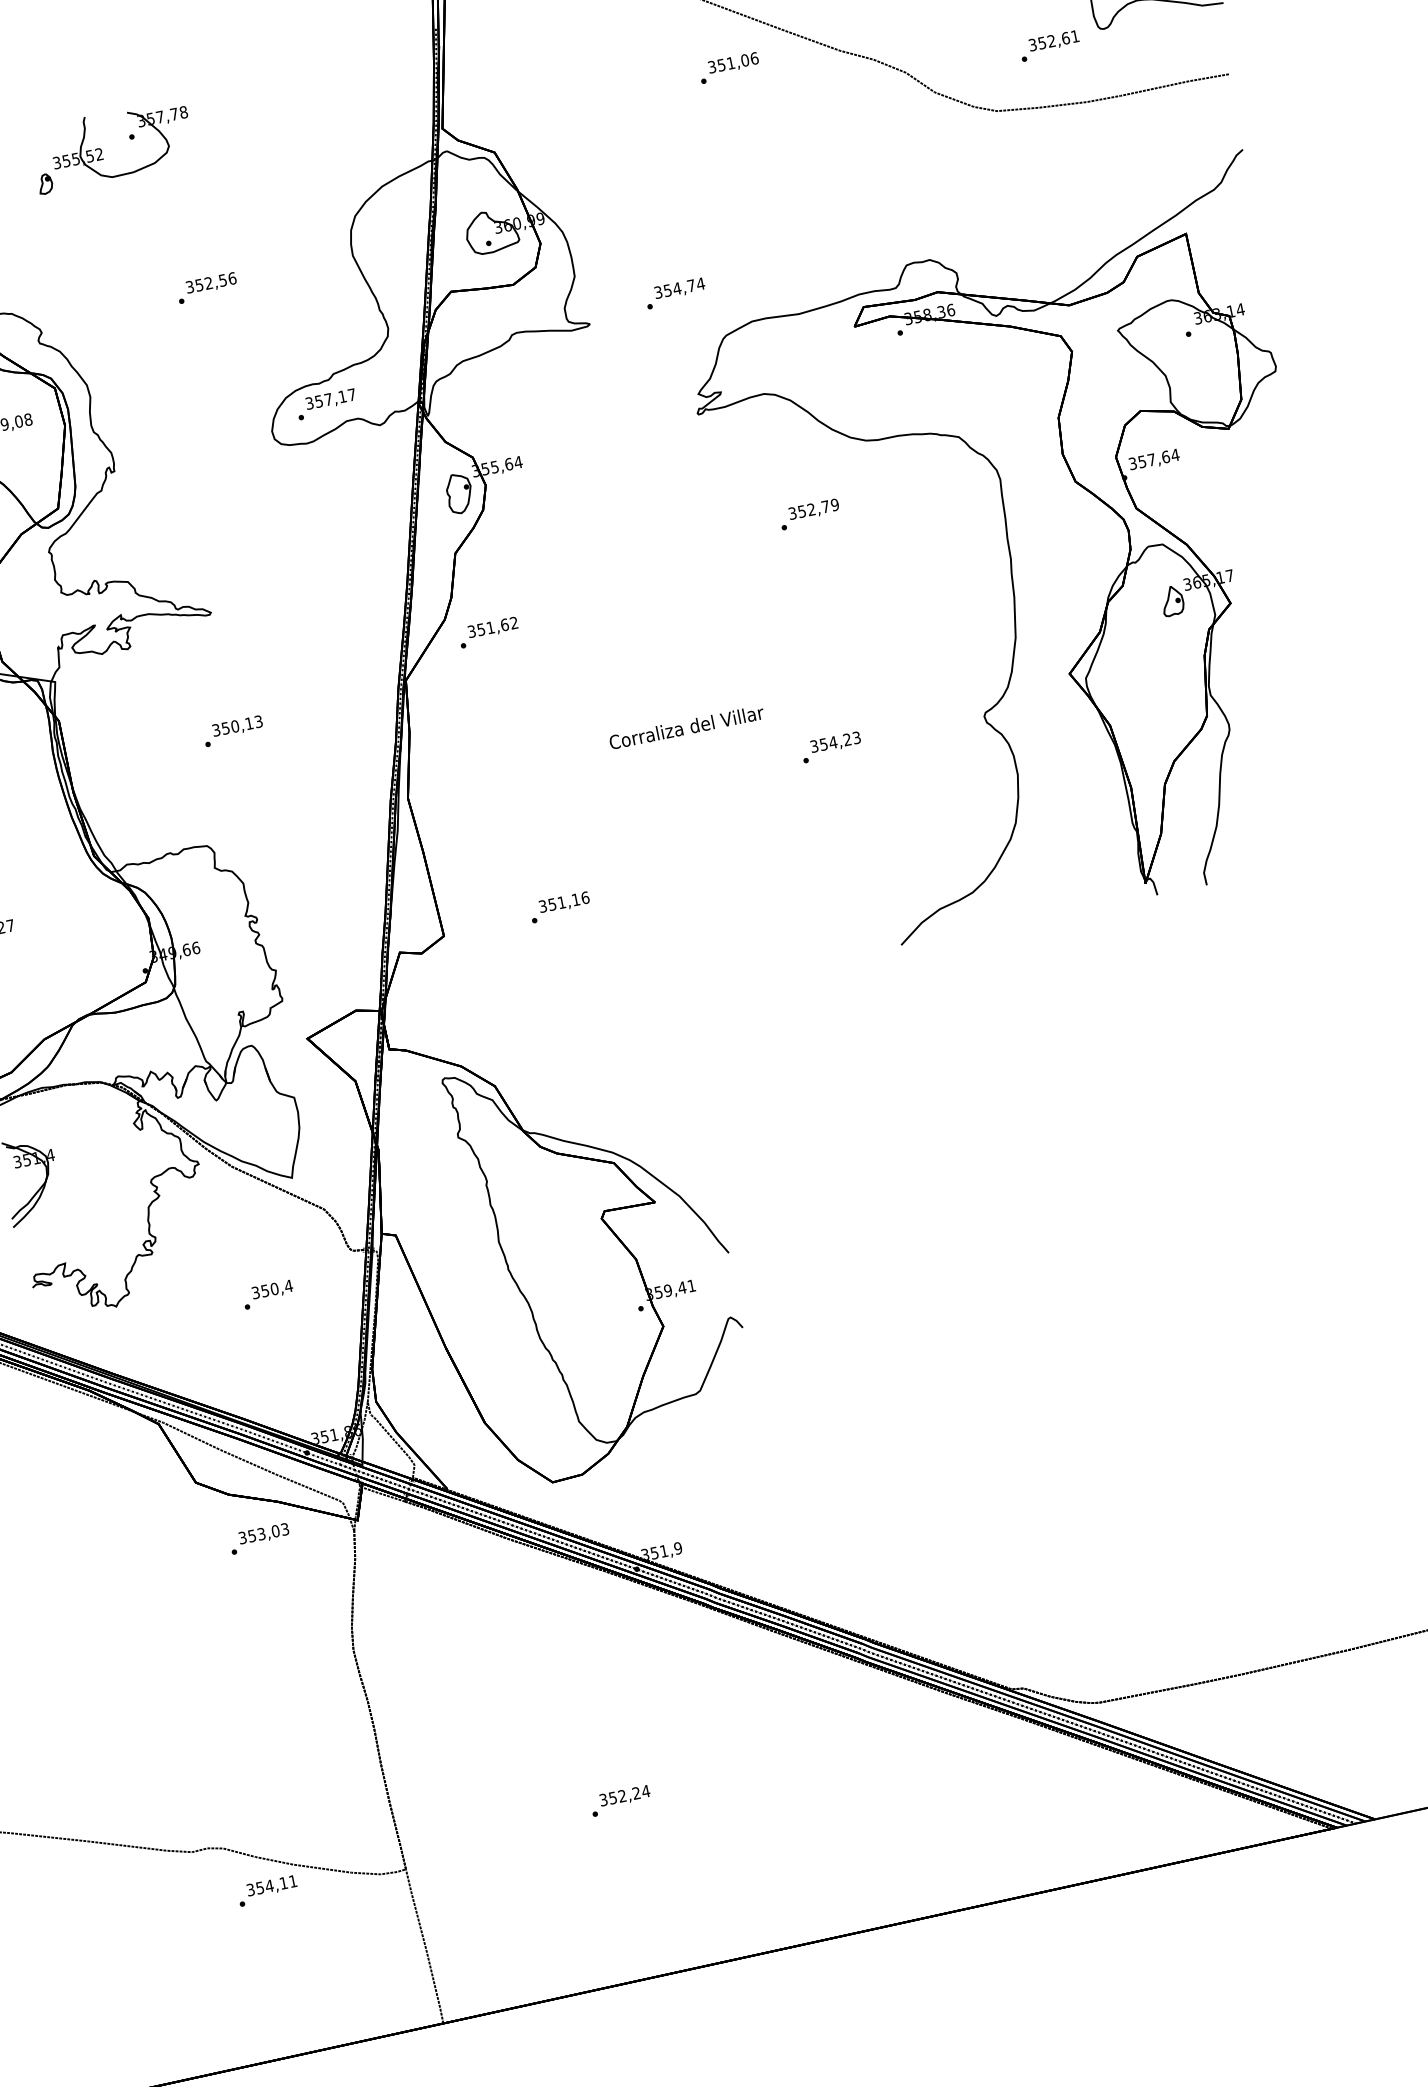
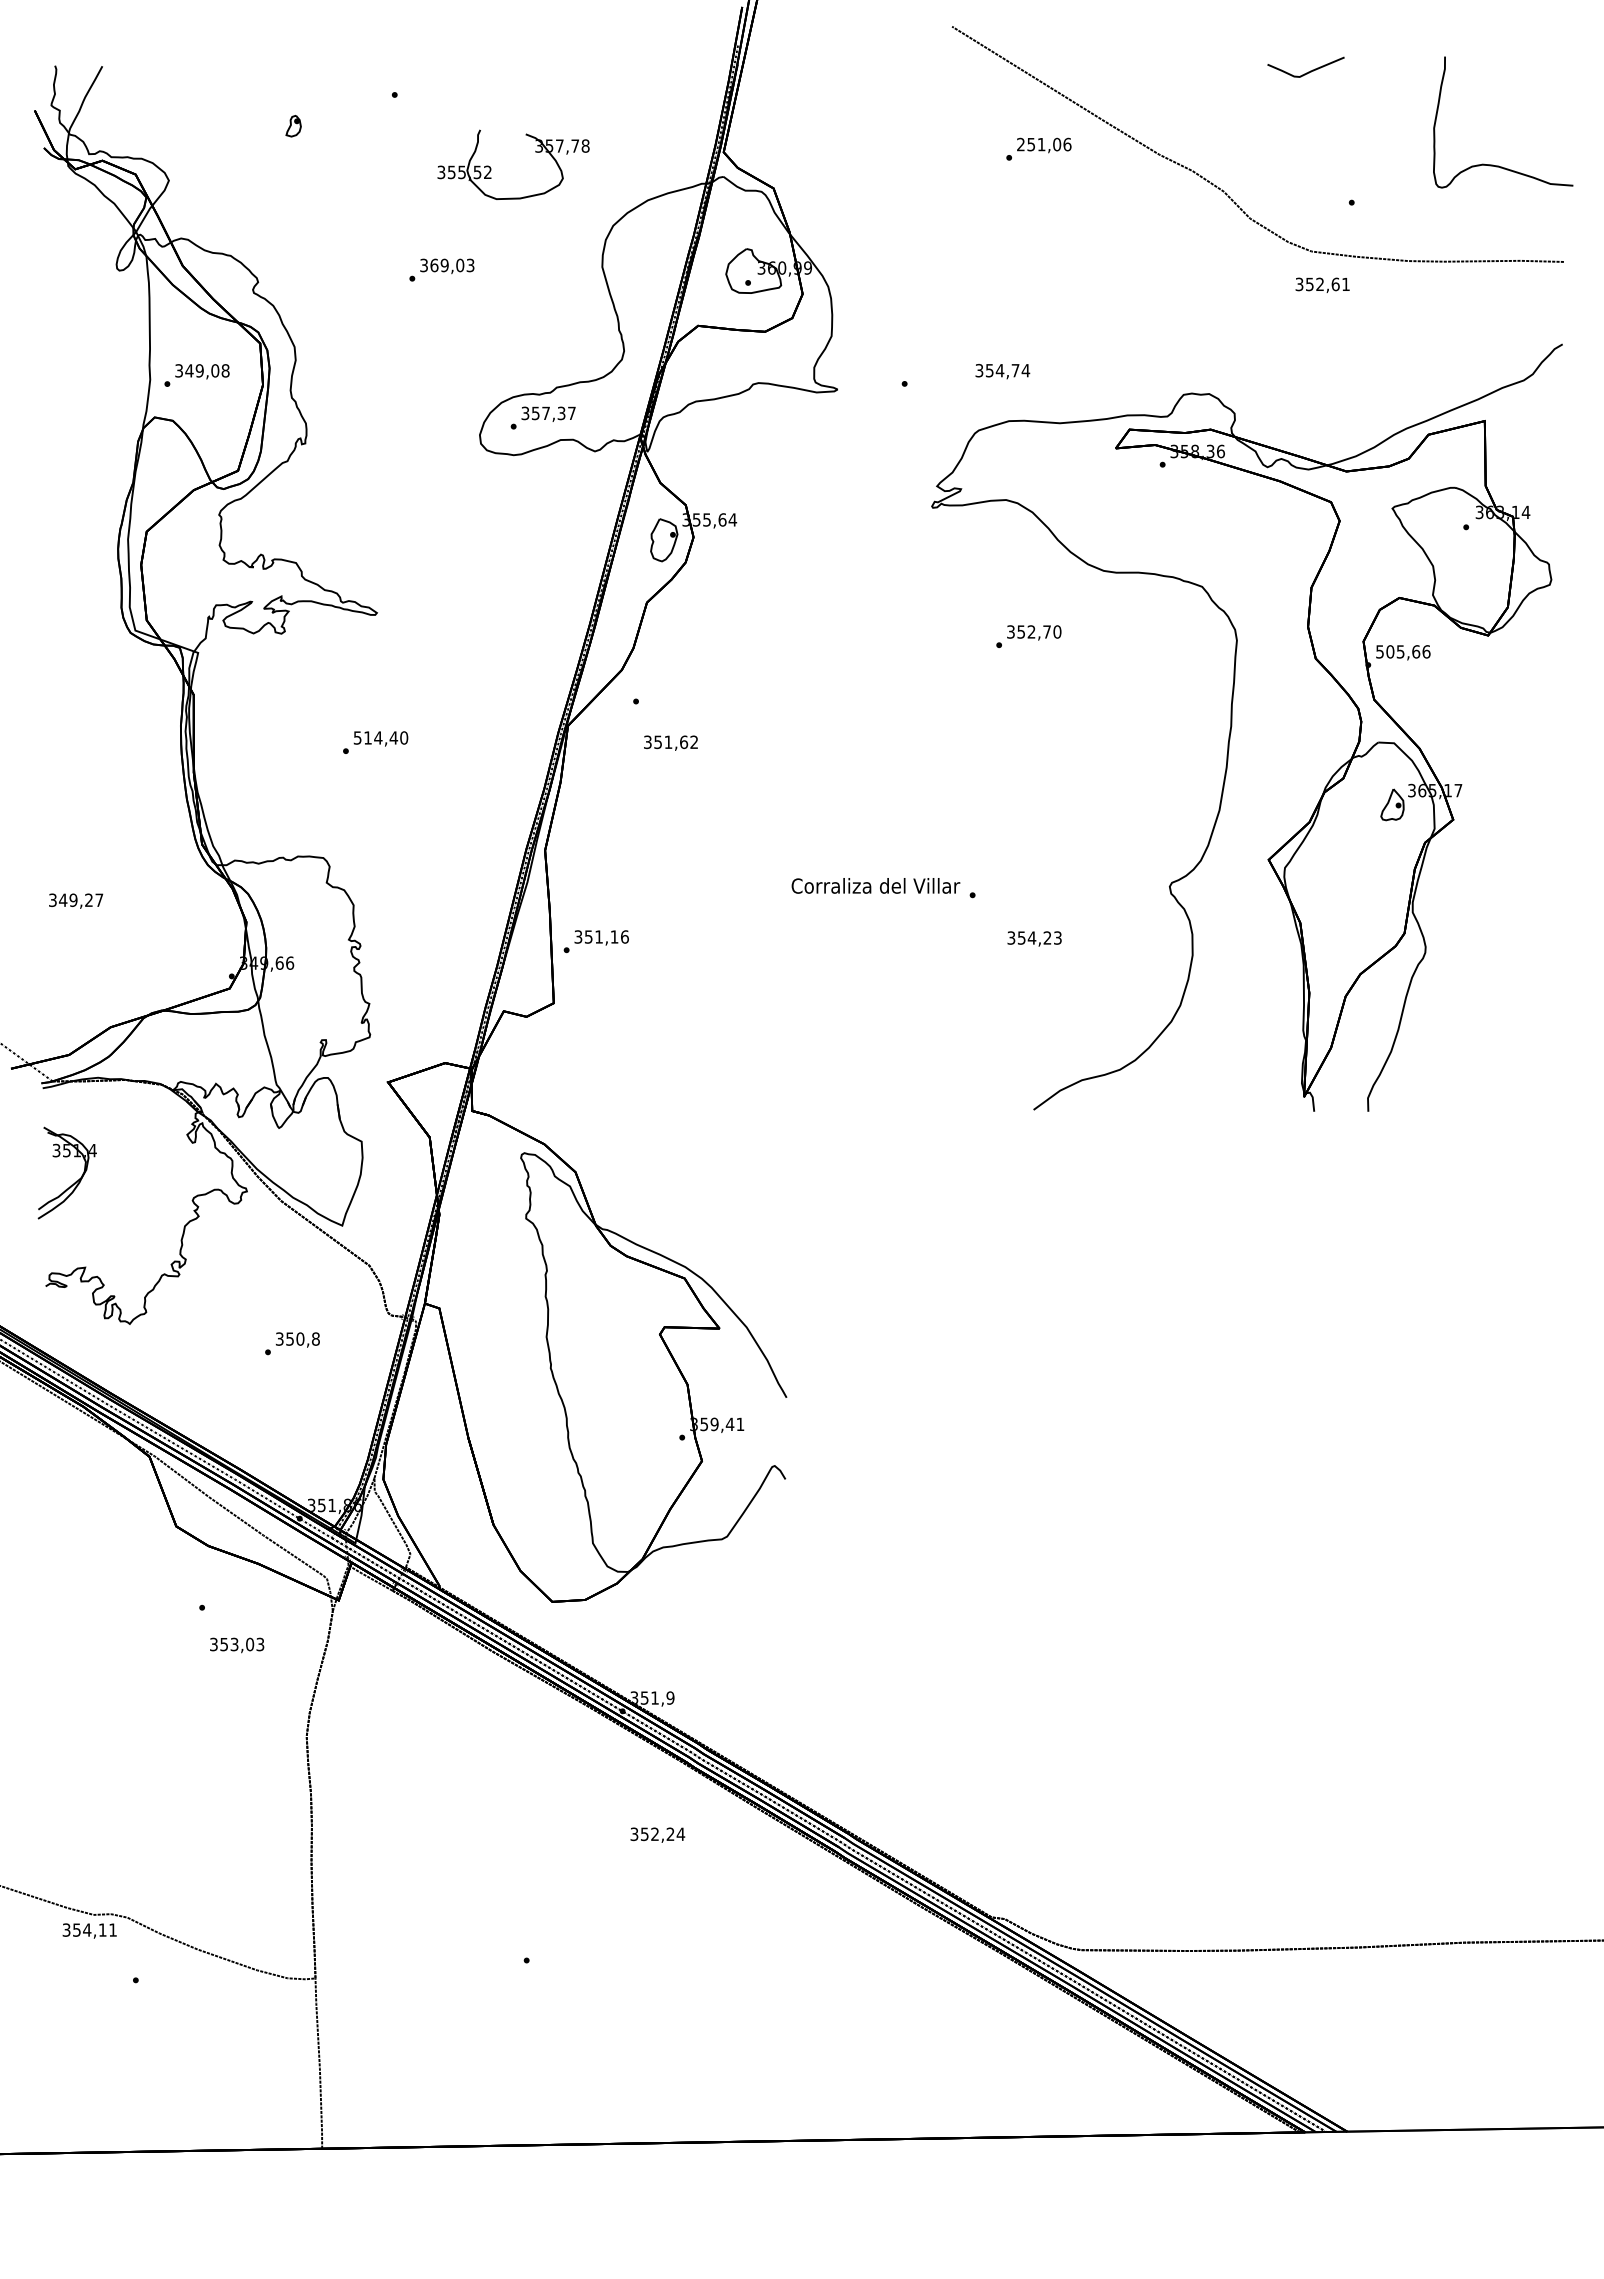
text: (1053, 40) -> (1322, 284), moved
text: (711, 67) -> (1020, 144), 351,06 -> 251,06
part: (102, 150) -> (491, 168), moved
text: (215, 281) -> (452, 265), 352,56 -> 369,03
text: (679, 289) -> (1002, 371), moved
text: (342, 396) -> (561, 413), 357,17 -> 357,37
text: (1154, 459) -> (1403, 651), 357,64 -> 505,66
text: (835, 504) -> (1057, 631), 352,79 -> 352,70
text: (492, 627) -> (670, 742), moved
text: (237, 725) -> (381, 737), 350,13 -> 514,40
text: (686, 727) -> (875, 885), moved
text: (835, 742) -> (1034, 938), moved
text: (559, 907) -> (595, 941), moved
text: (288, 1285) -> (315, 1338), 350,4 -> 350,8
text: (264, 1534) -> (237, 1645), moved
text: (624, 1795) -> (657, 1834), moved
text: (271, 1886) -> (89, 1930), moved

